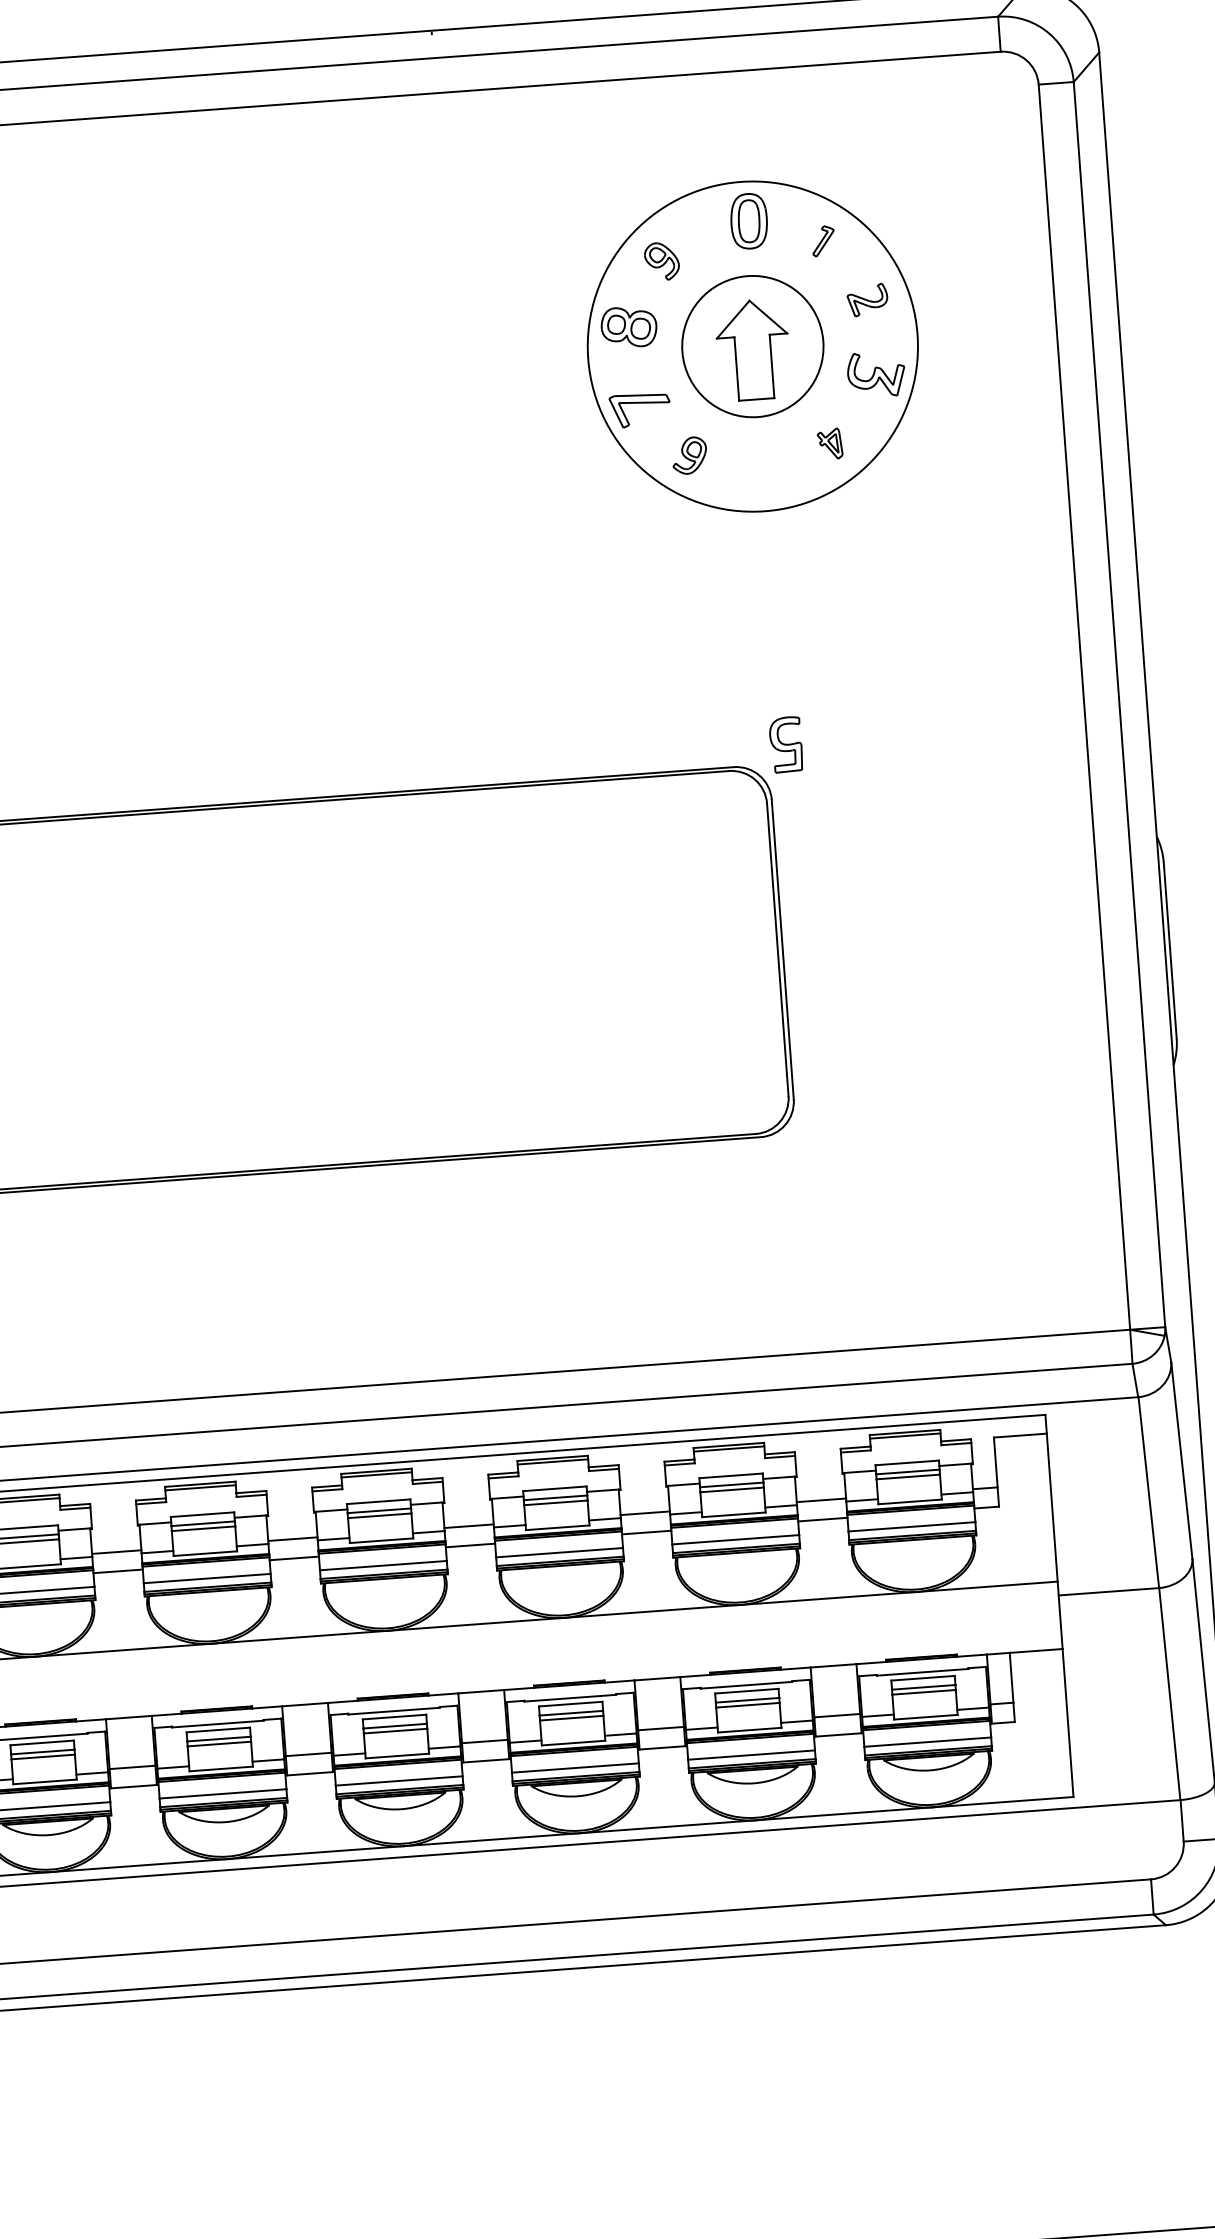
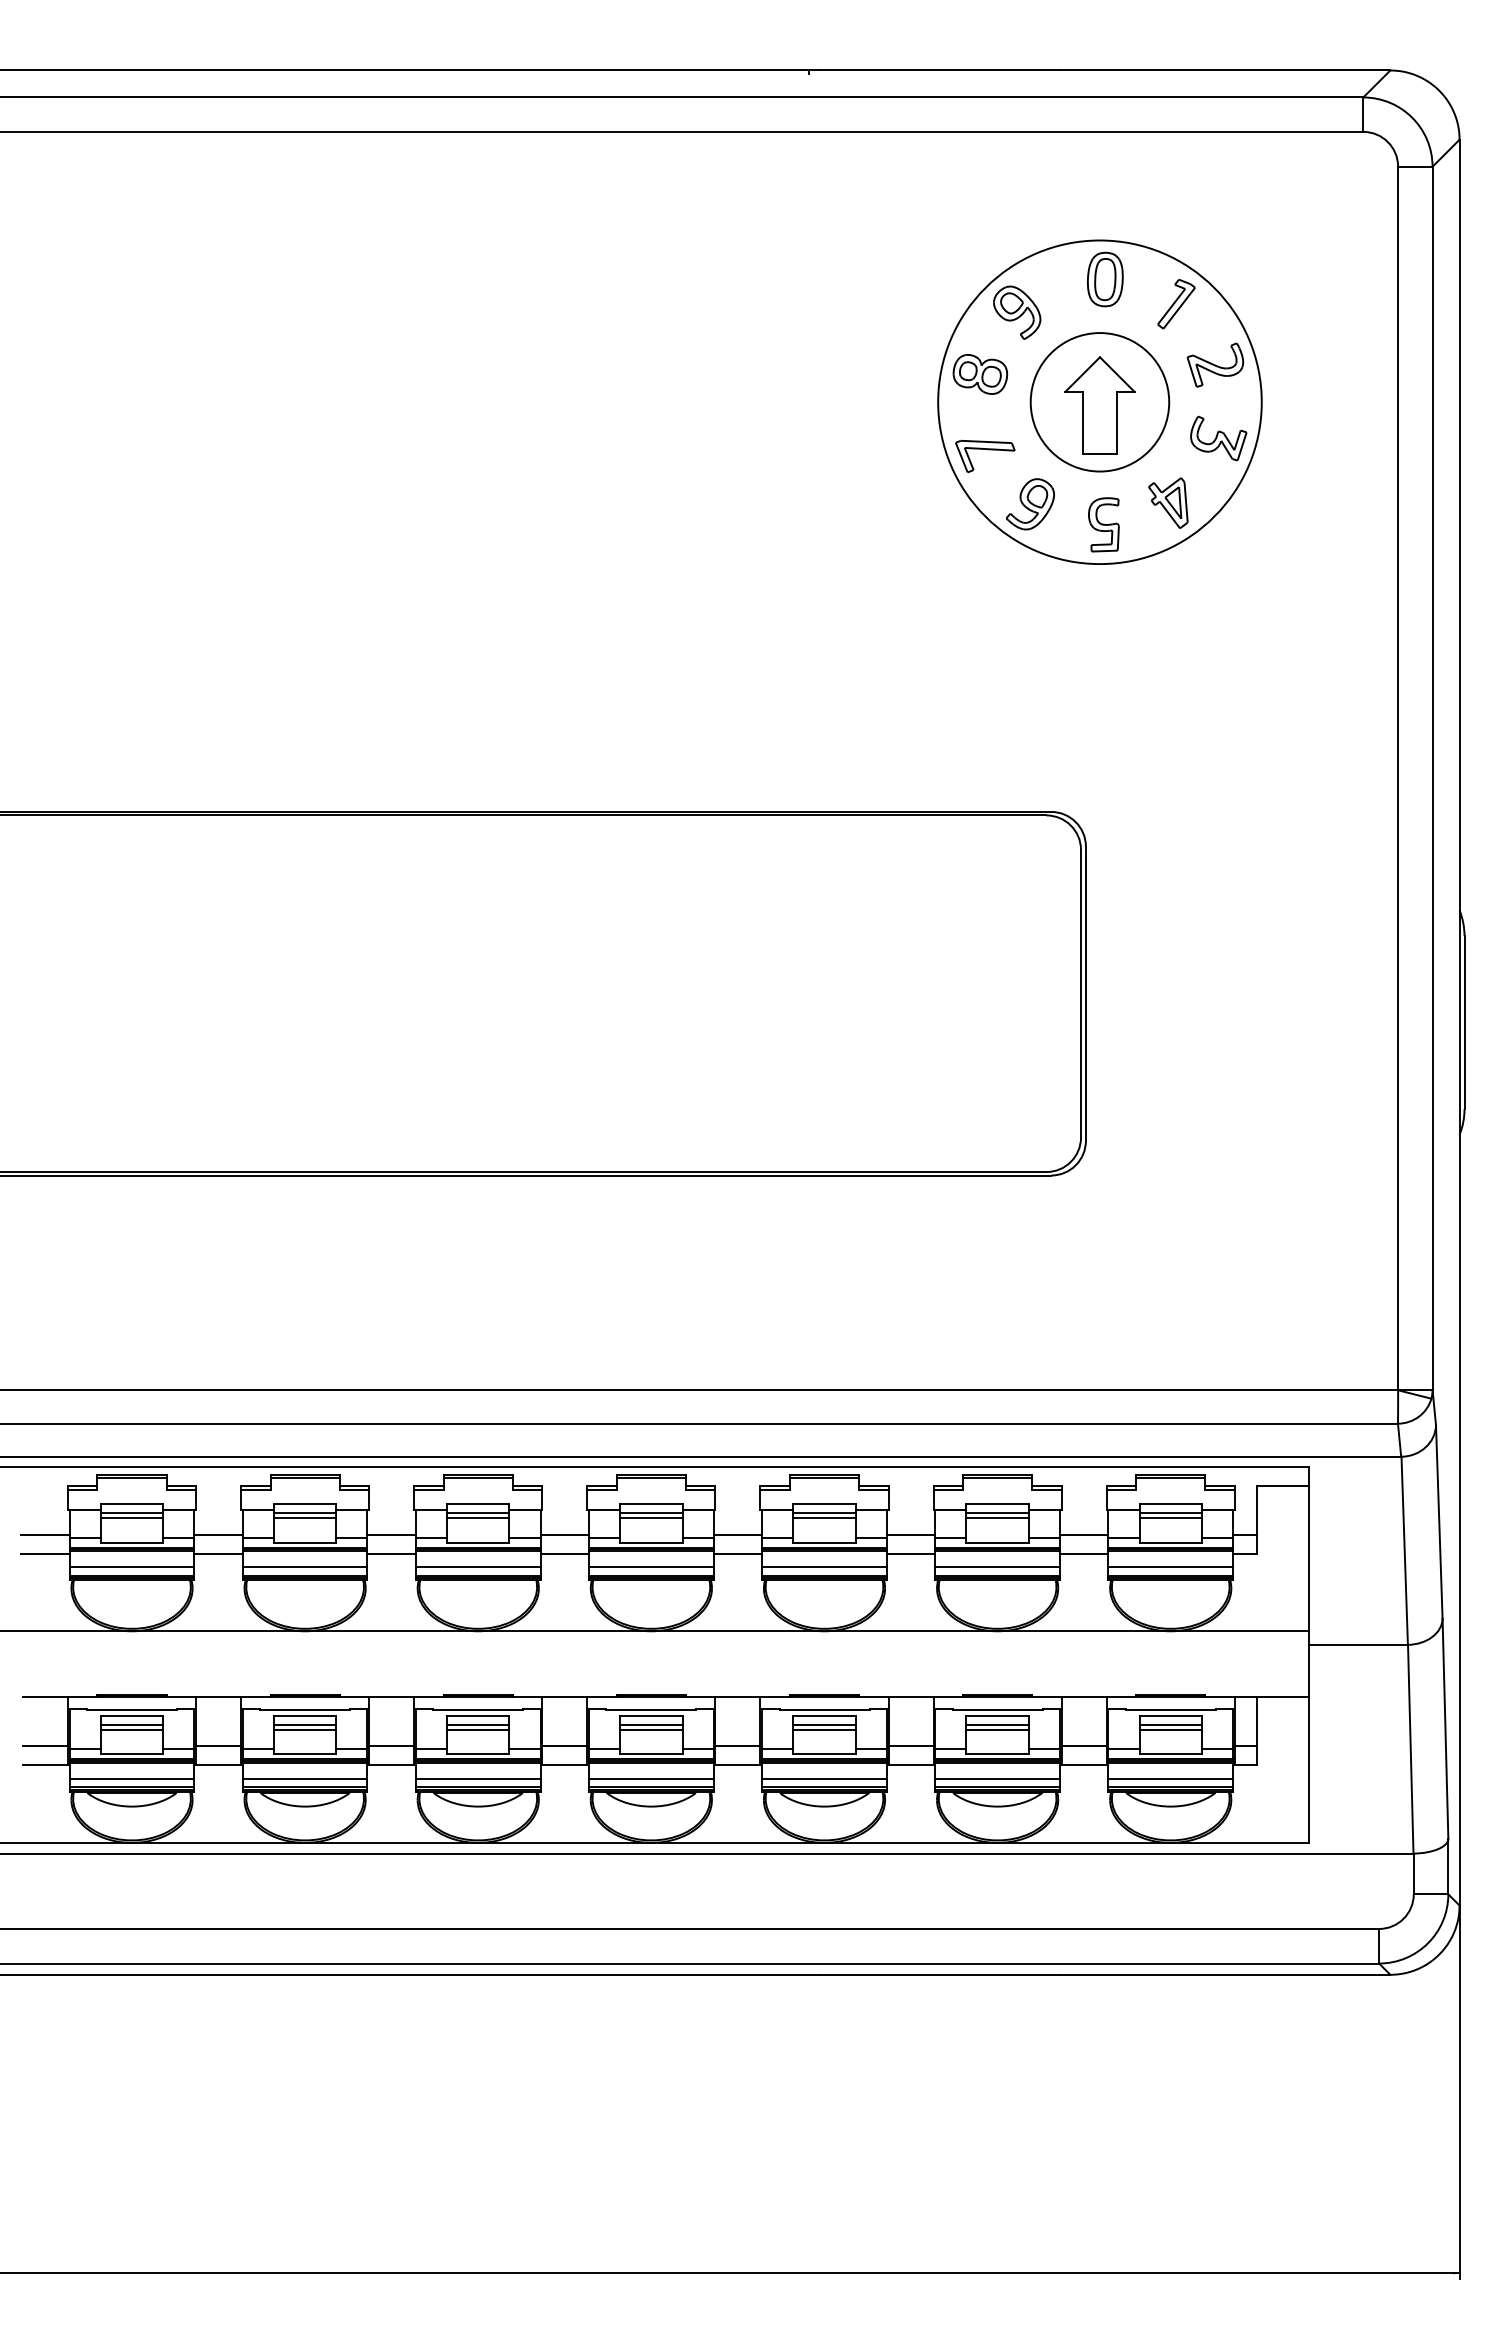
part: (823, 241) -> (1176, 304), size x1.67
part: (662, 261) -> (1017, 312), size x1.43
part: (867, 299) -> (1215, 364), size x1.43
part: (830, 443) -> (1168, 502), size x1.67
part: (688, 455) -> (1029, 504), size x1.43
part: (785, 744) -> (1103, 524), moved

